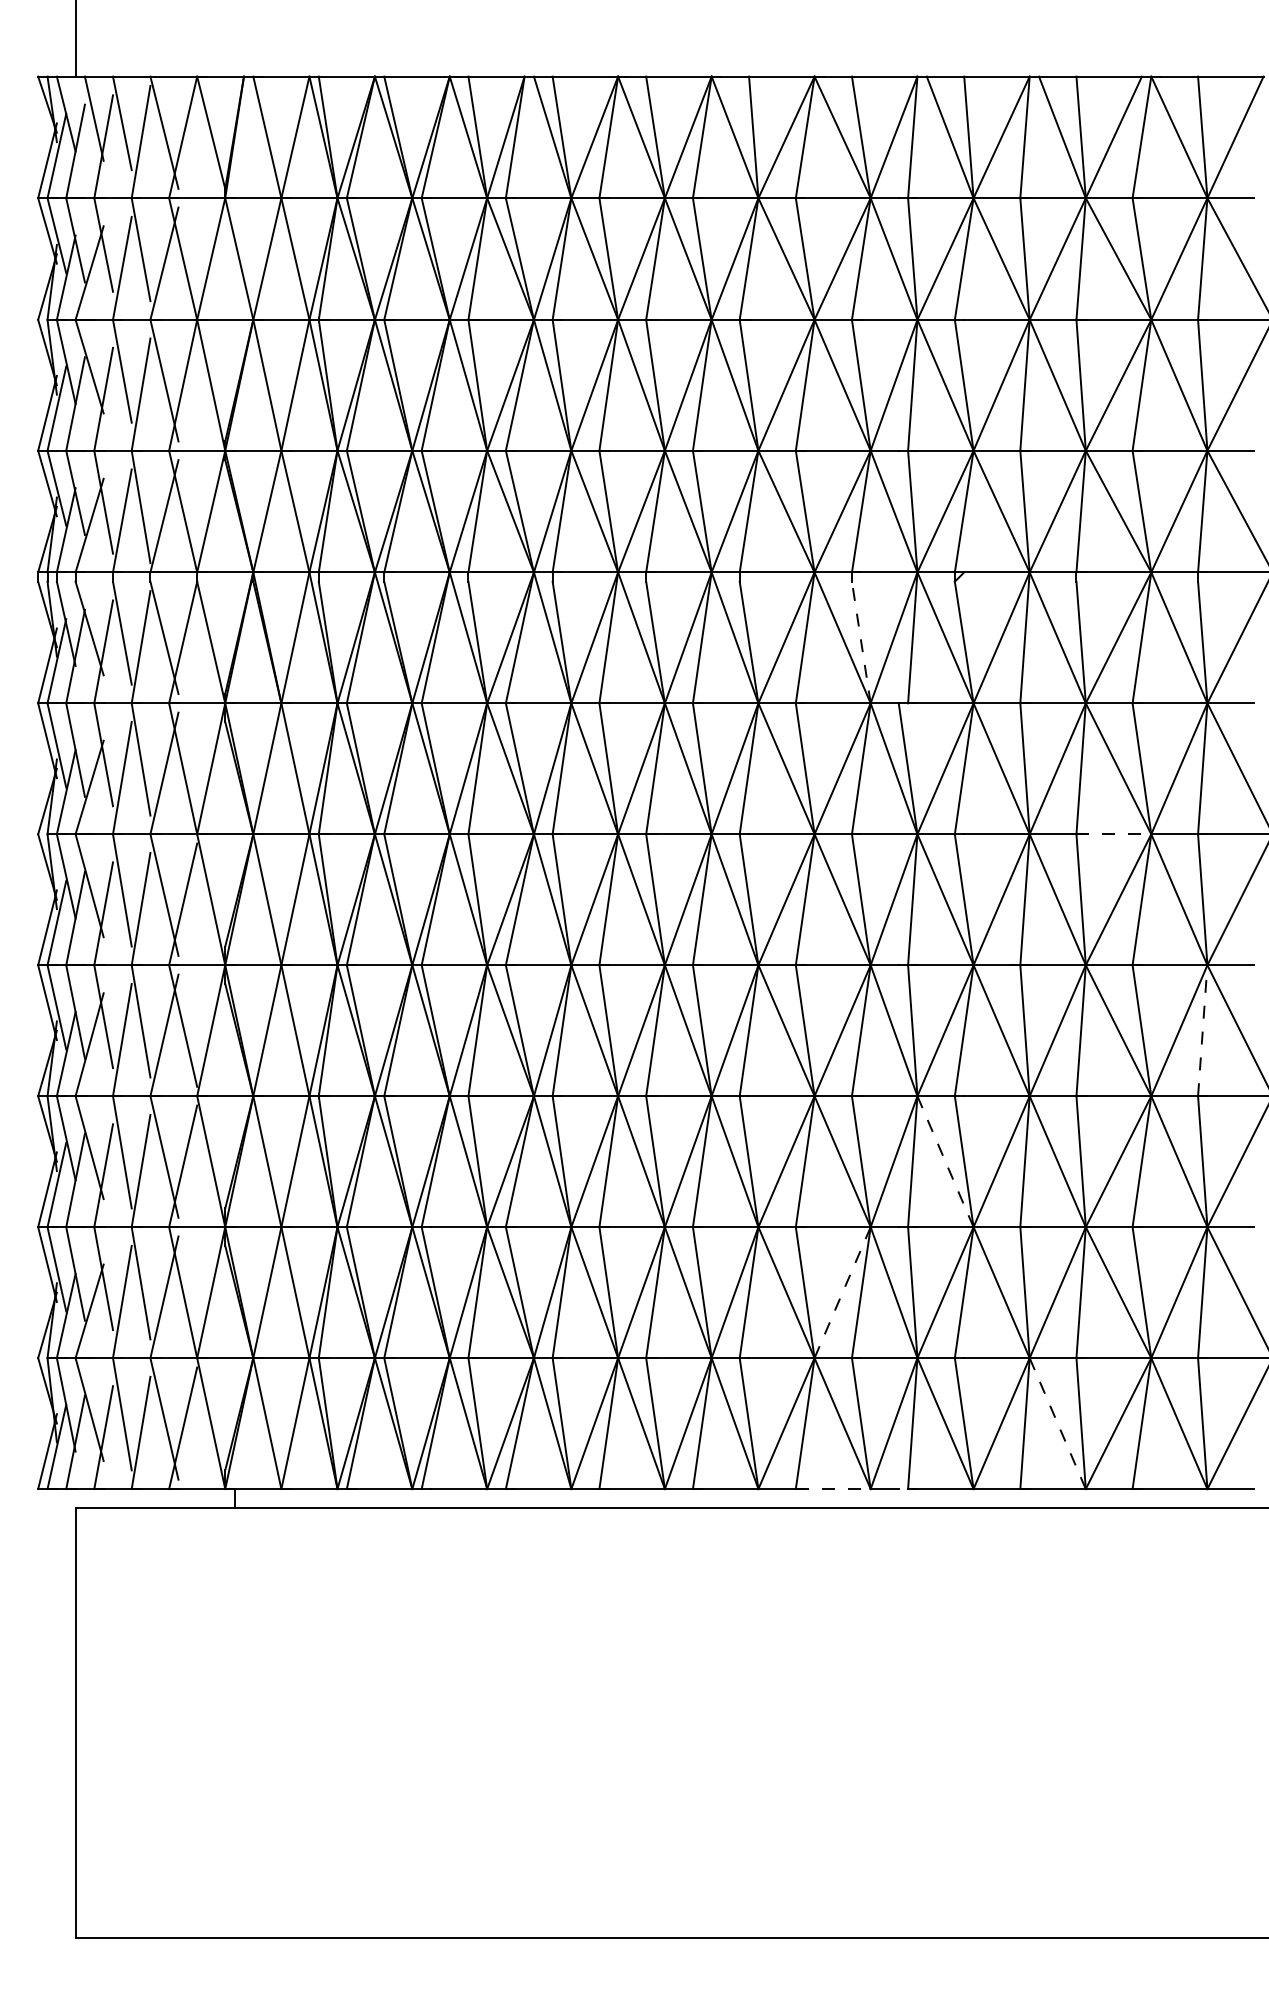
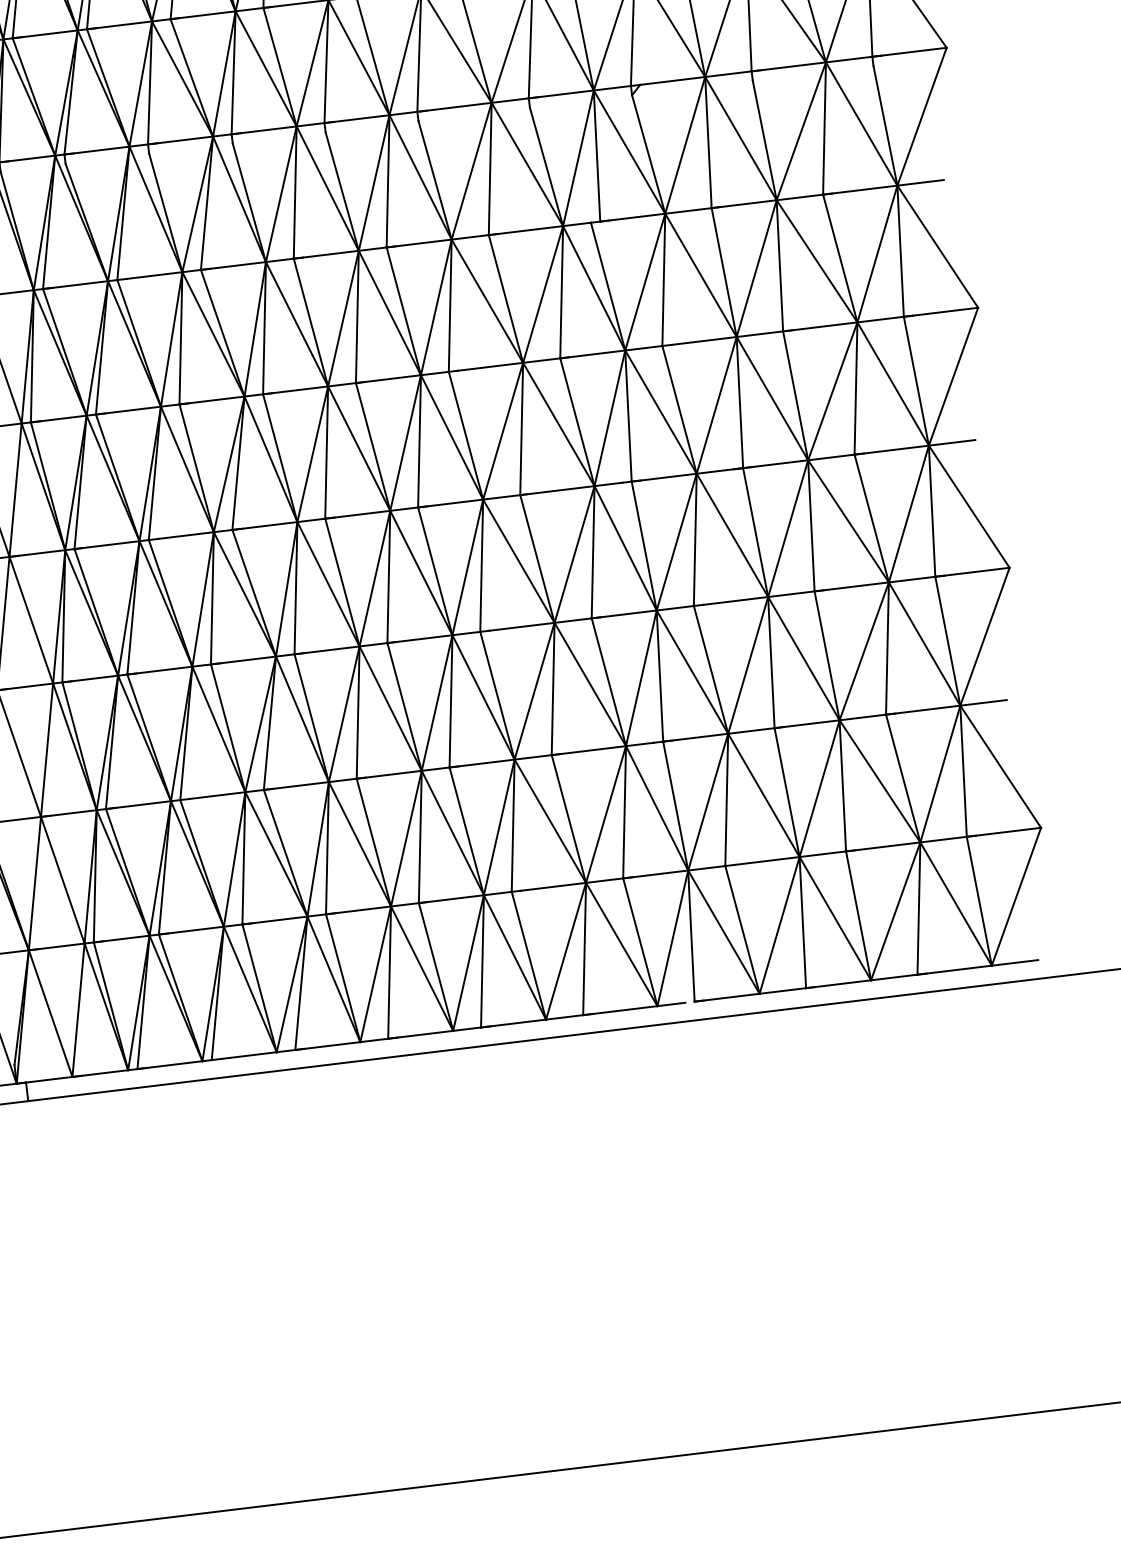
line: (861, 642) -> (546, 166), dashed -> solid
line: (1114, 834) -> (820, 327), dashed -> solid
line: (1202, 1030) -> (931, 511), dashed -> solid
line: (945, 1162) -> (692, 672), dashed -> solid
line: (842, 1293) -> (606, 815), dashed -> solid
line: (1057, 1424) -> (835, 919), dashed -> solid
line: (833, 1489) -> (620, 1011), dashed -> solid

